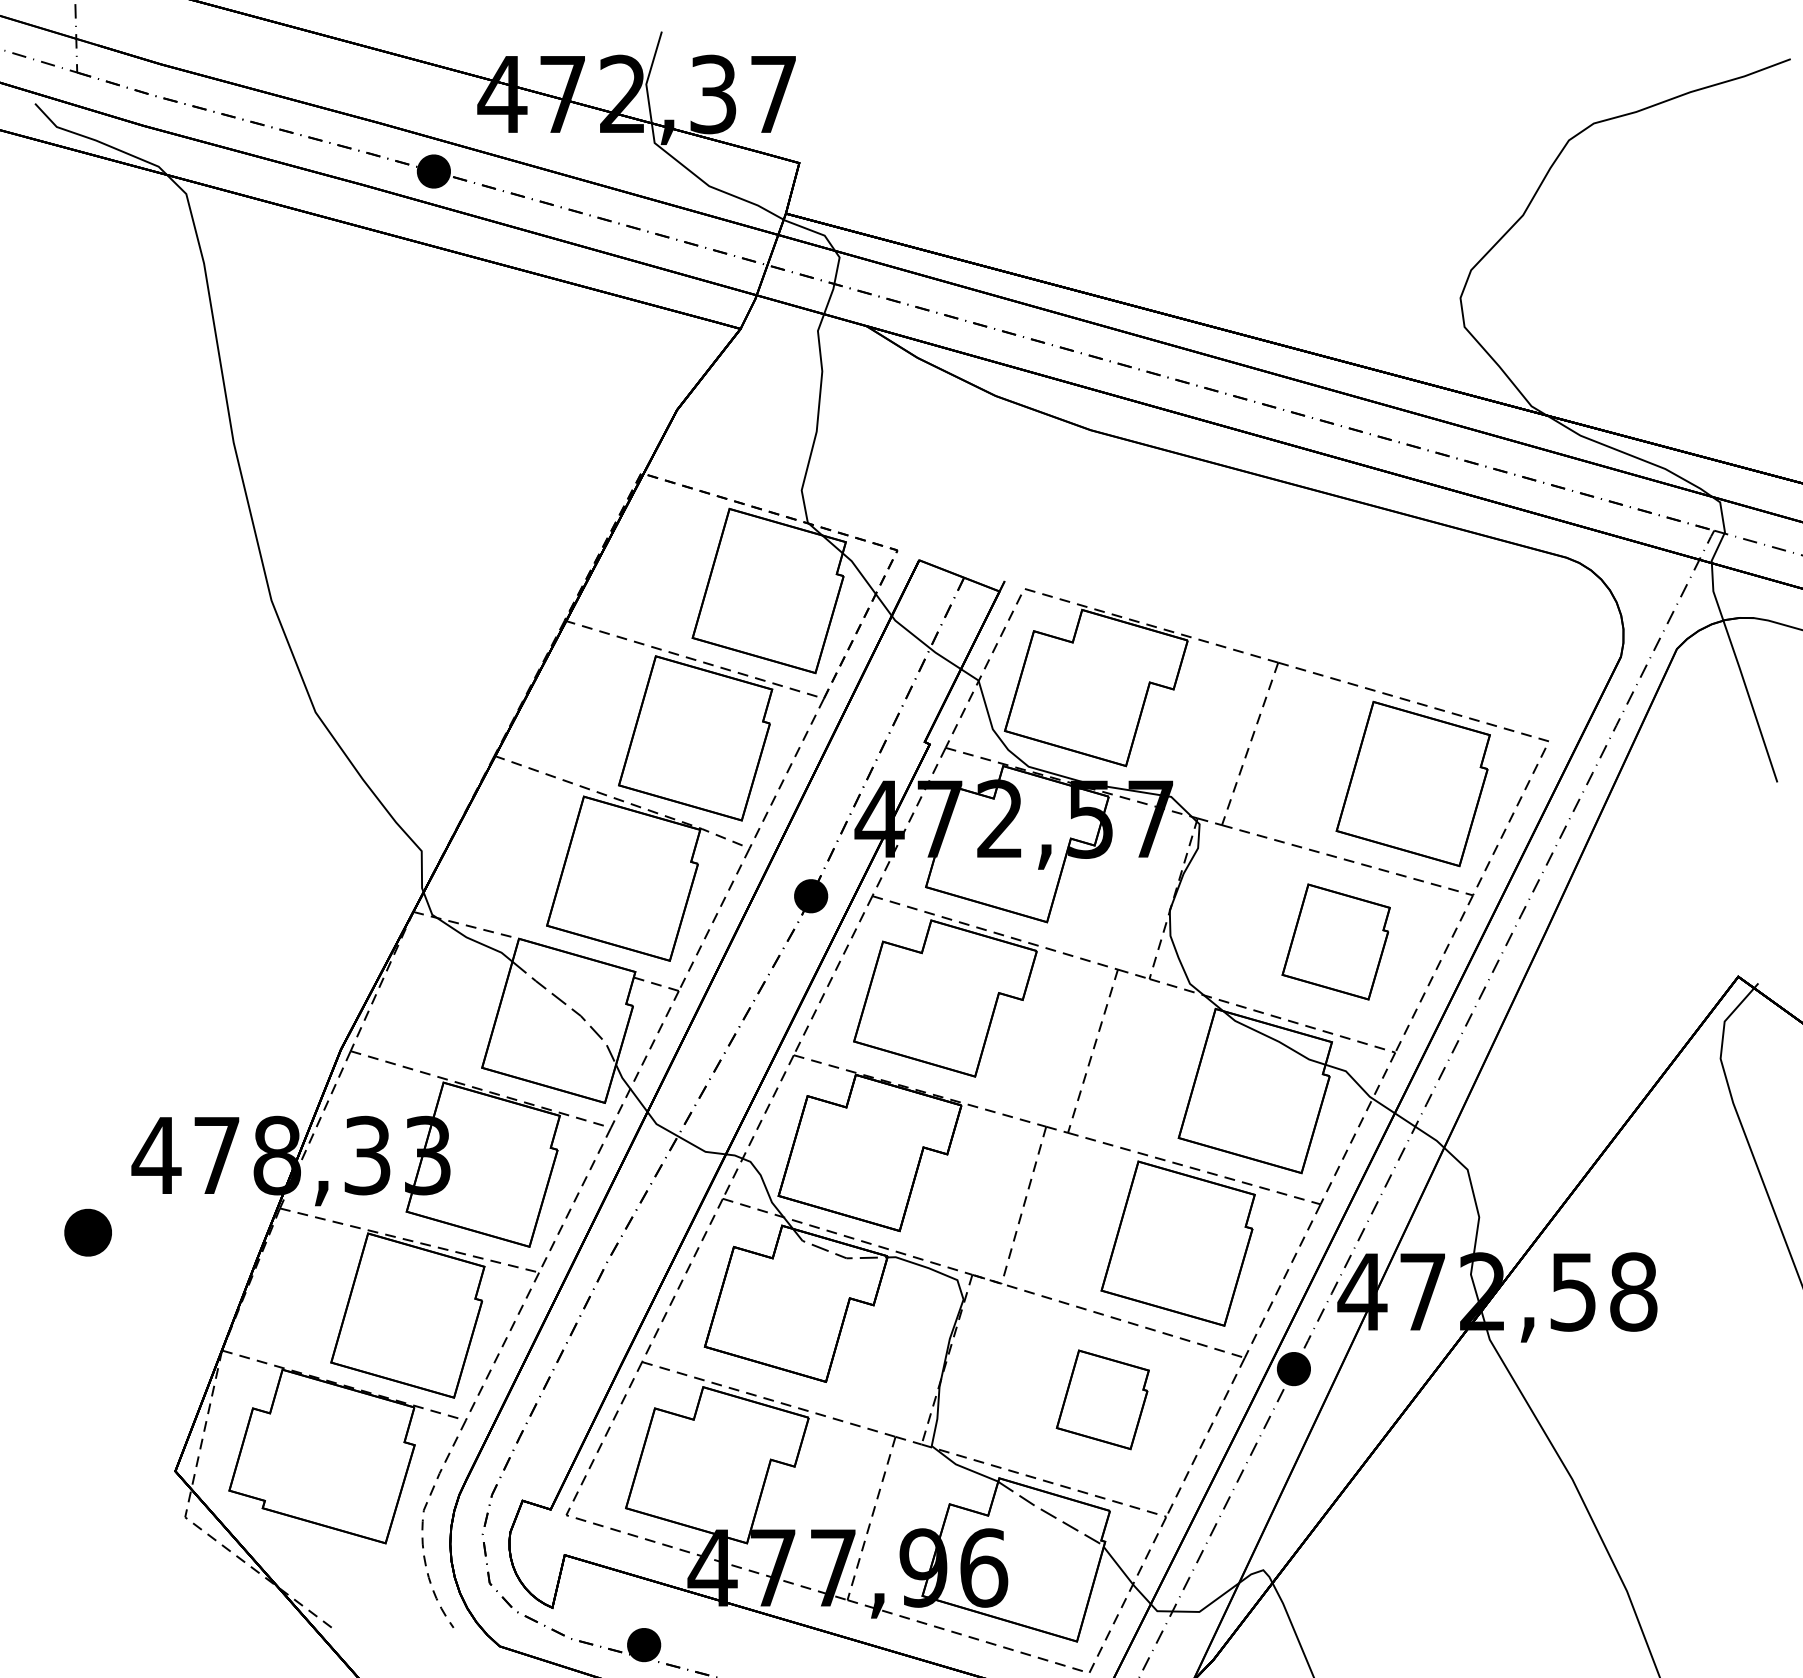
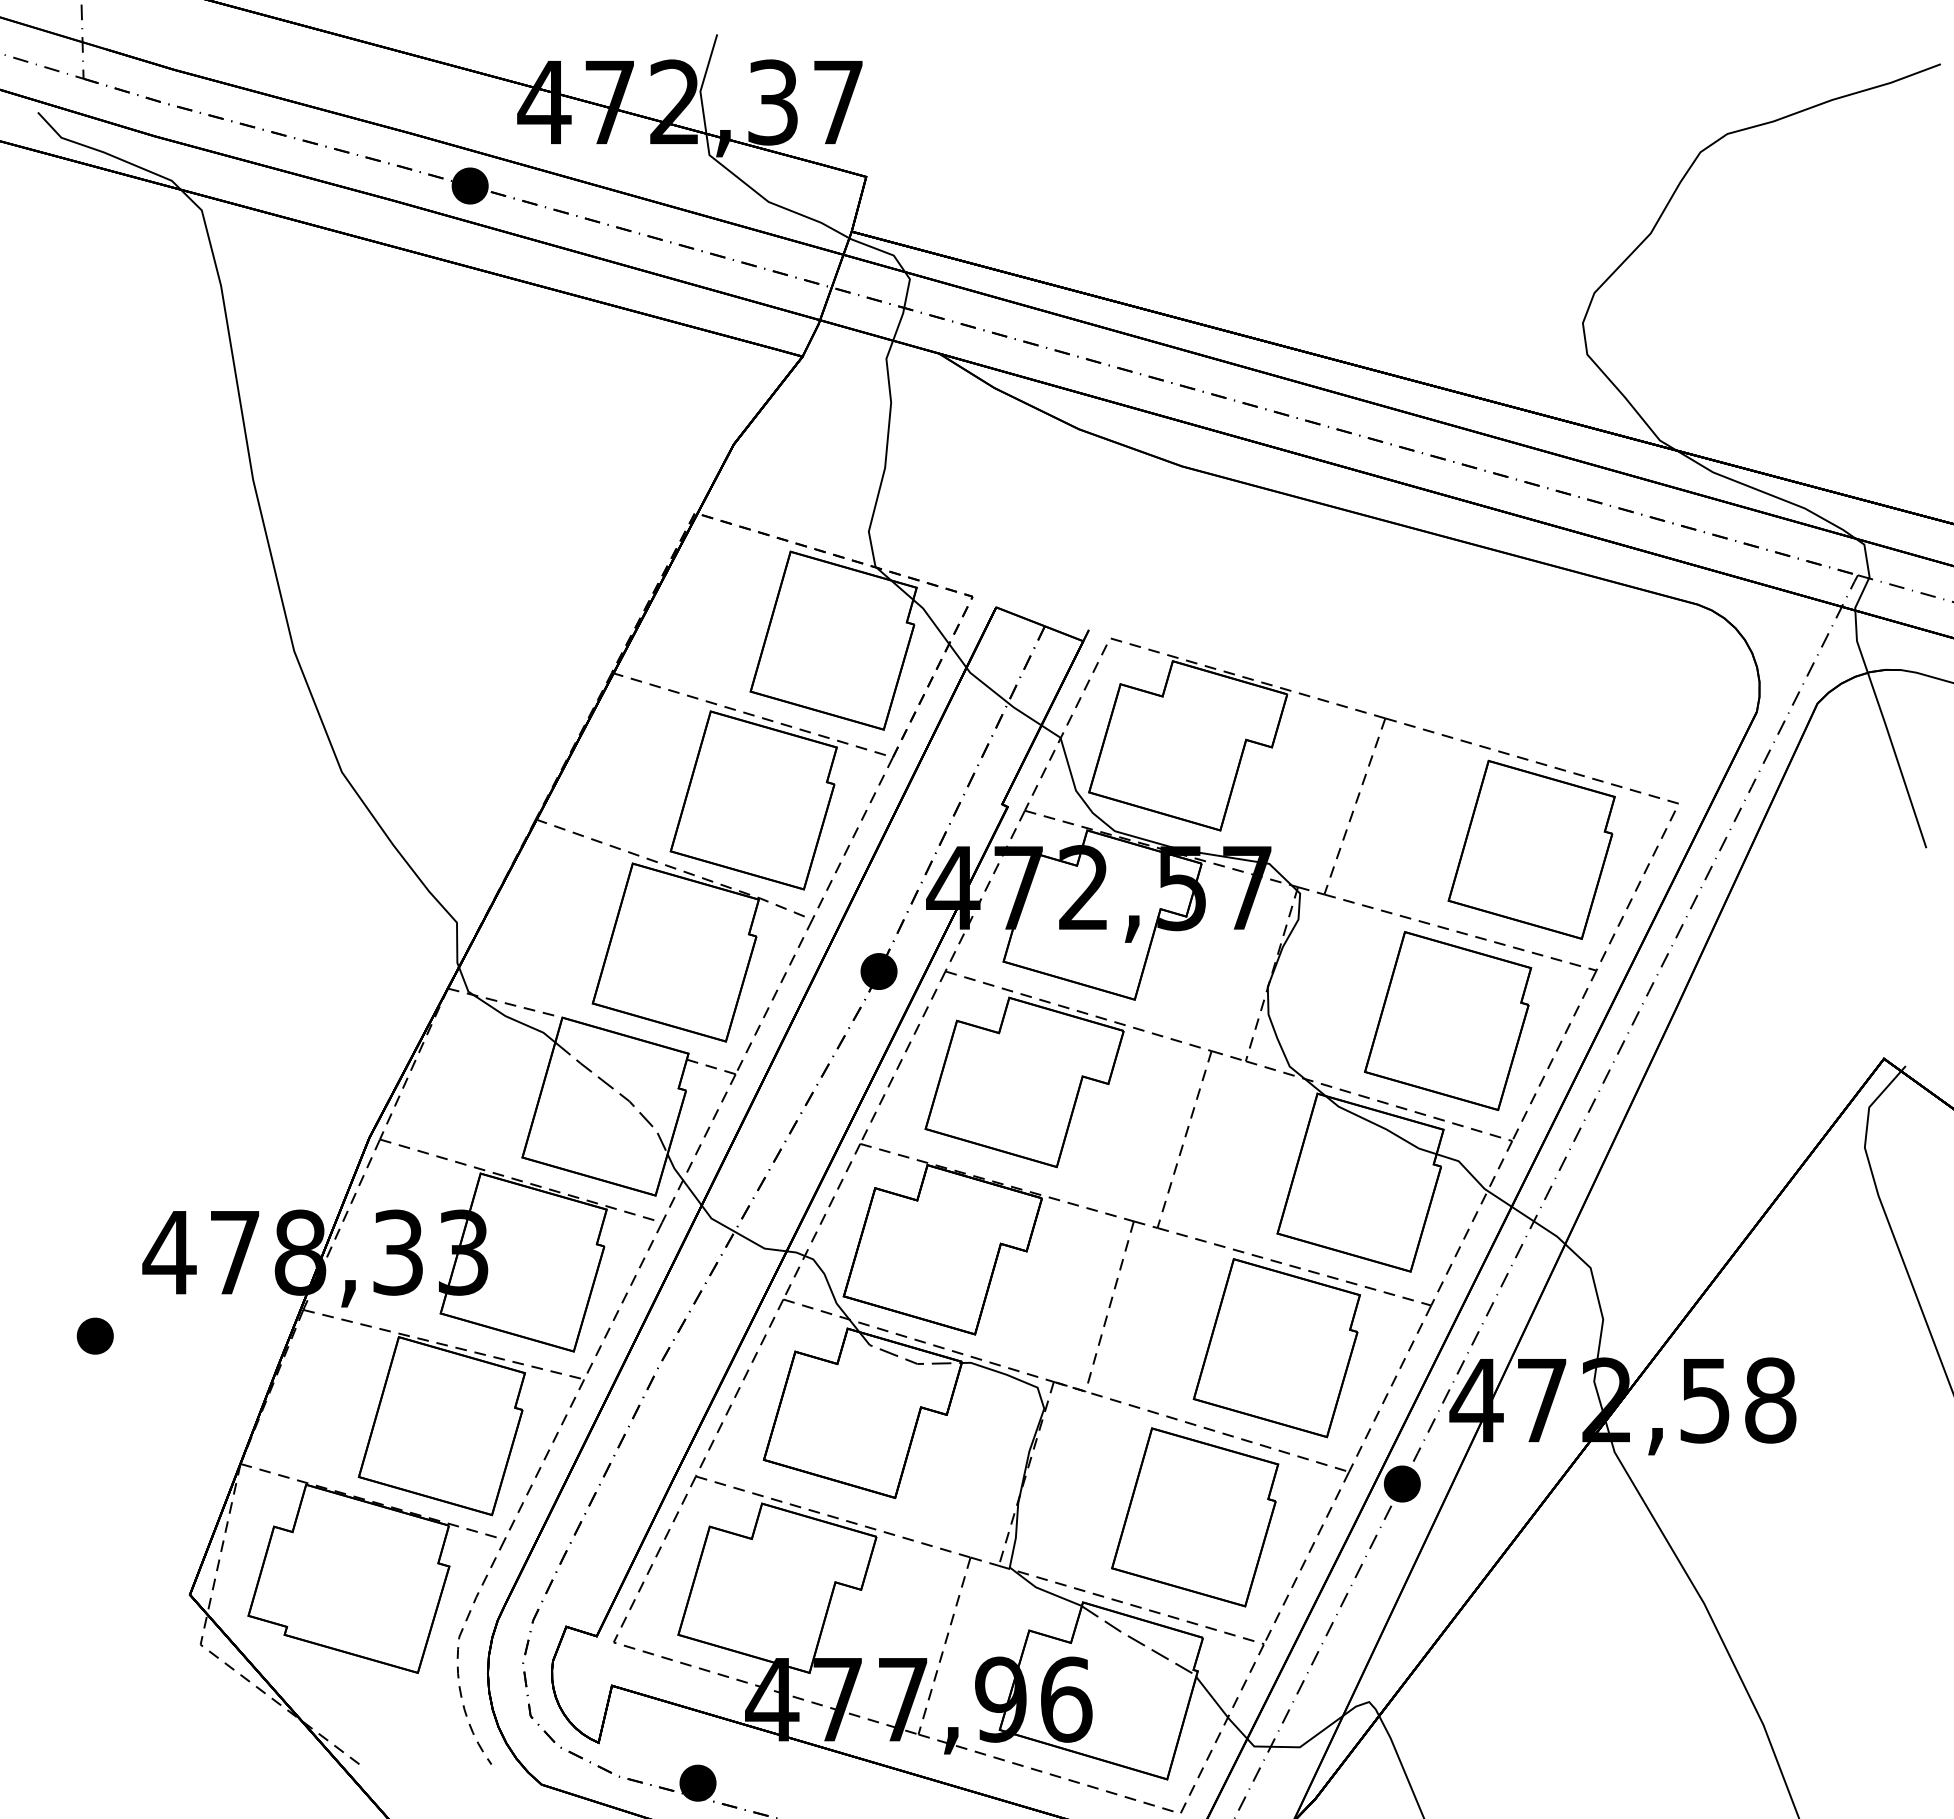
part: (1336, 942) -> (1448, 1021), size x1.43
part: (87, 1232) -> (94, 1335), size x0.71
part: (1103, 1399) -> (1195, 1517), size x1.67

